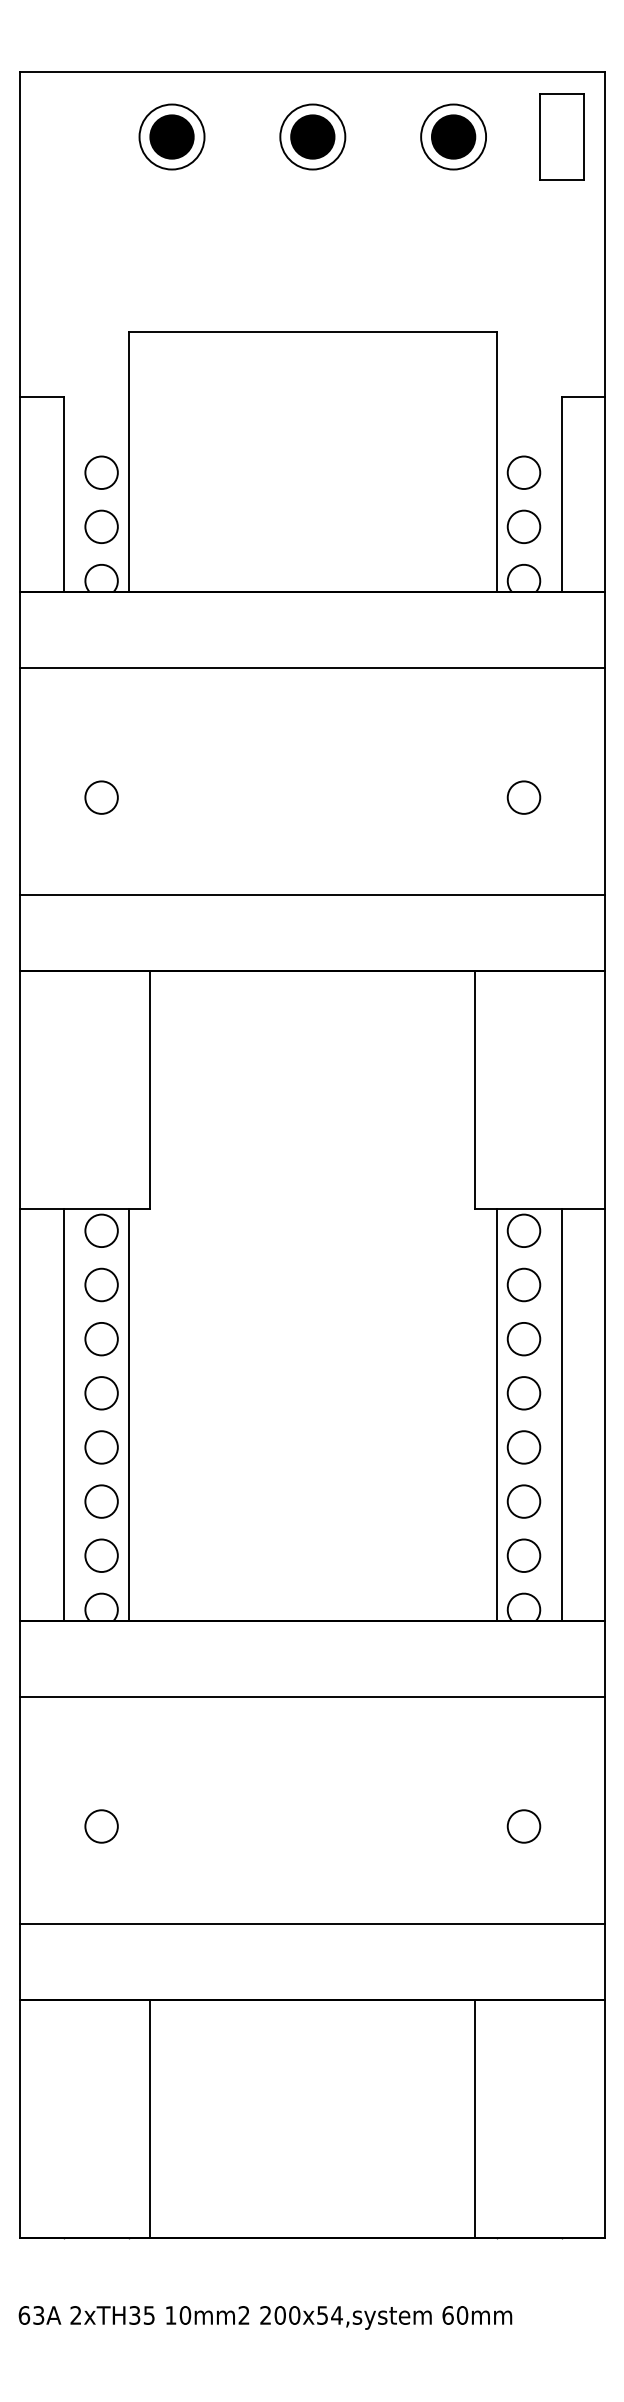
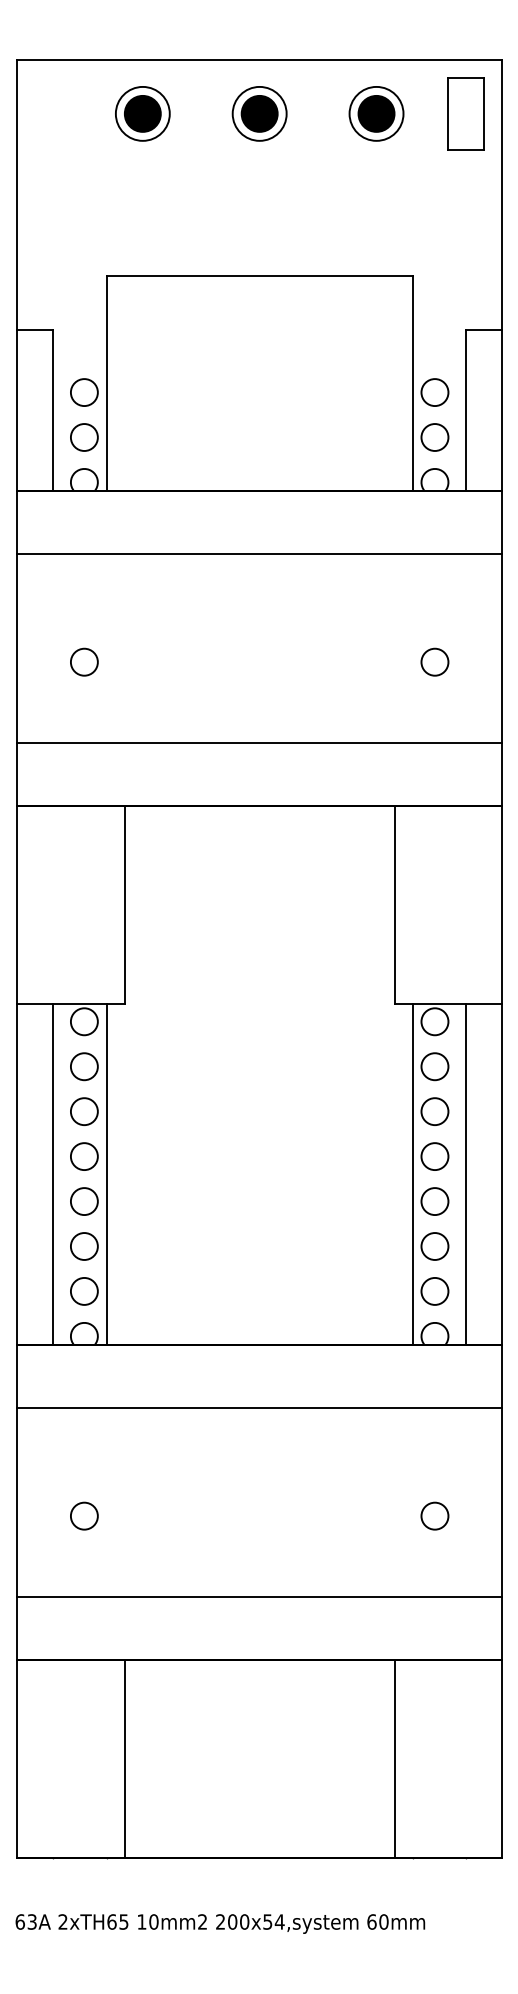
text: (134, 2315) -> (111, 1922), 2xTH35 -> 2xTH65

